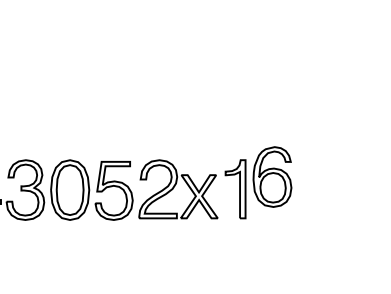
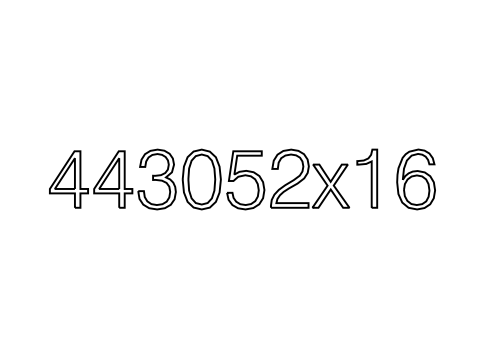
part: (271, 177) -> (415, 179), moved

